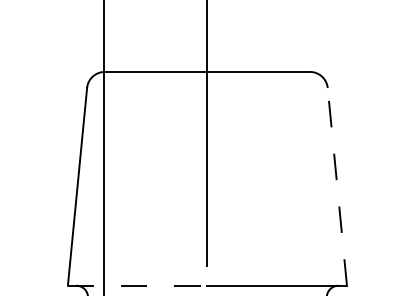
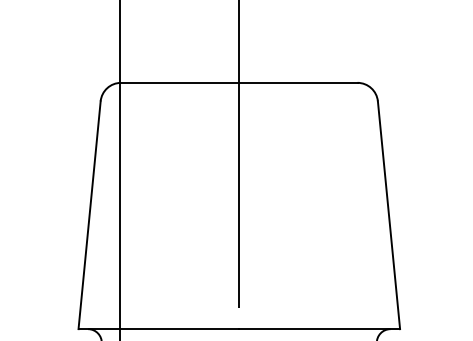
line: (336, 186) -> (388, 214), dashed -> solid
line: (138, 285) -> (159, 329), dashed -> solid

